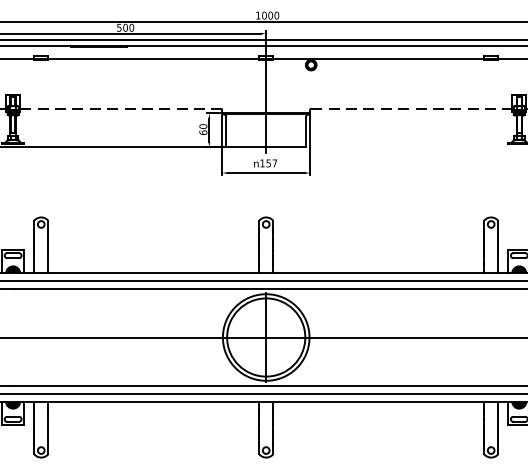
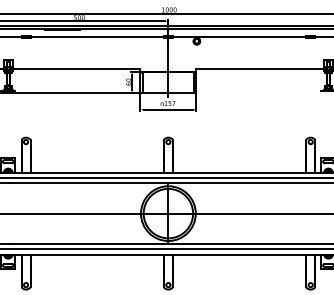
line: (120, 108) -> (76, 68), dashed -> solid
line: (411, 108) -> (260, 68), dashed -> solid

